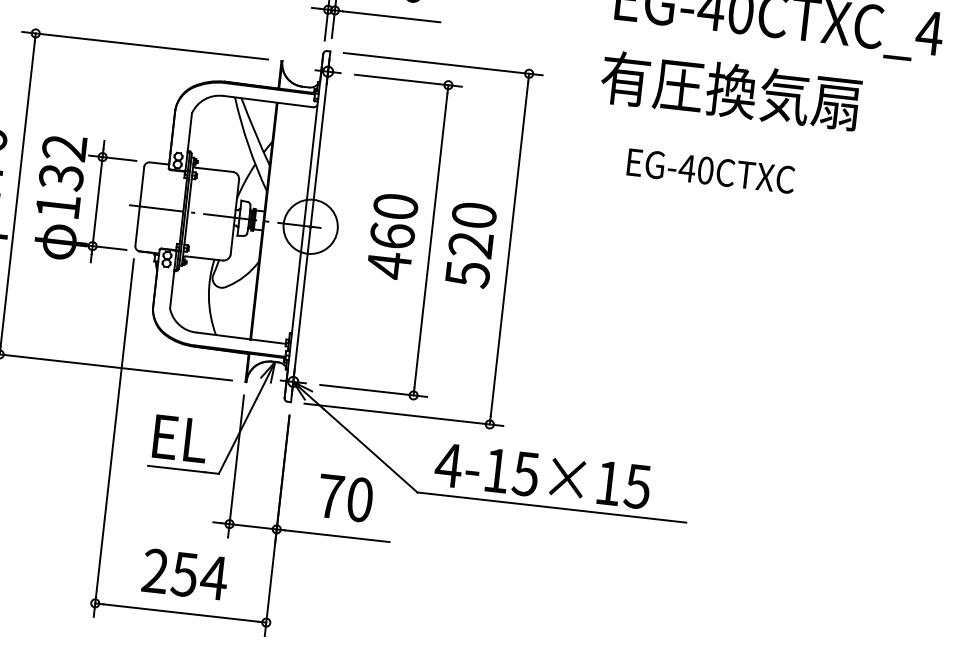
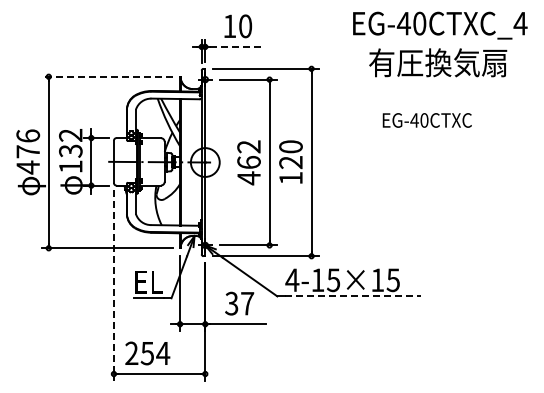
line: (393, 16) -> (236, 46), solid -> dashed
line: (145, 45) -> (107, 76), solid -> dashed
text: (731, 90) -> (438, 62), moved
text: (709, 171) -> (426, 120), moved
text: (394, 205) -> (248, 146), 460 -> 462
text: (466, 274) -> (290, 178), 520 -> 120
line: (113, 437) -> (113, 285), solid -> dashed
text: (345, 497) -> (239, 303), 70 -> 37
line: (559, 508) -> (353, 296), solid -> dashed
text: (184, 574) -> (147, 353), moved

